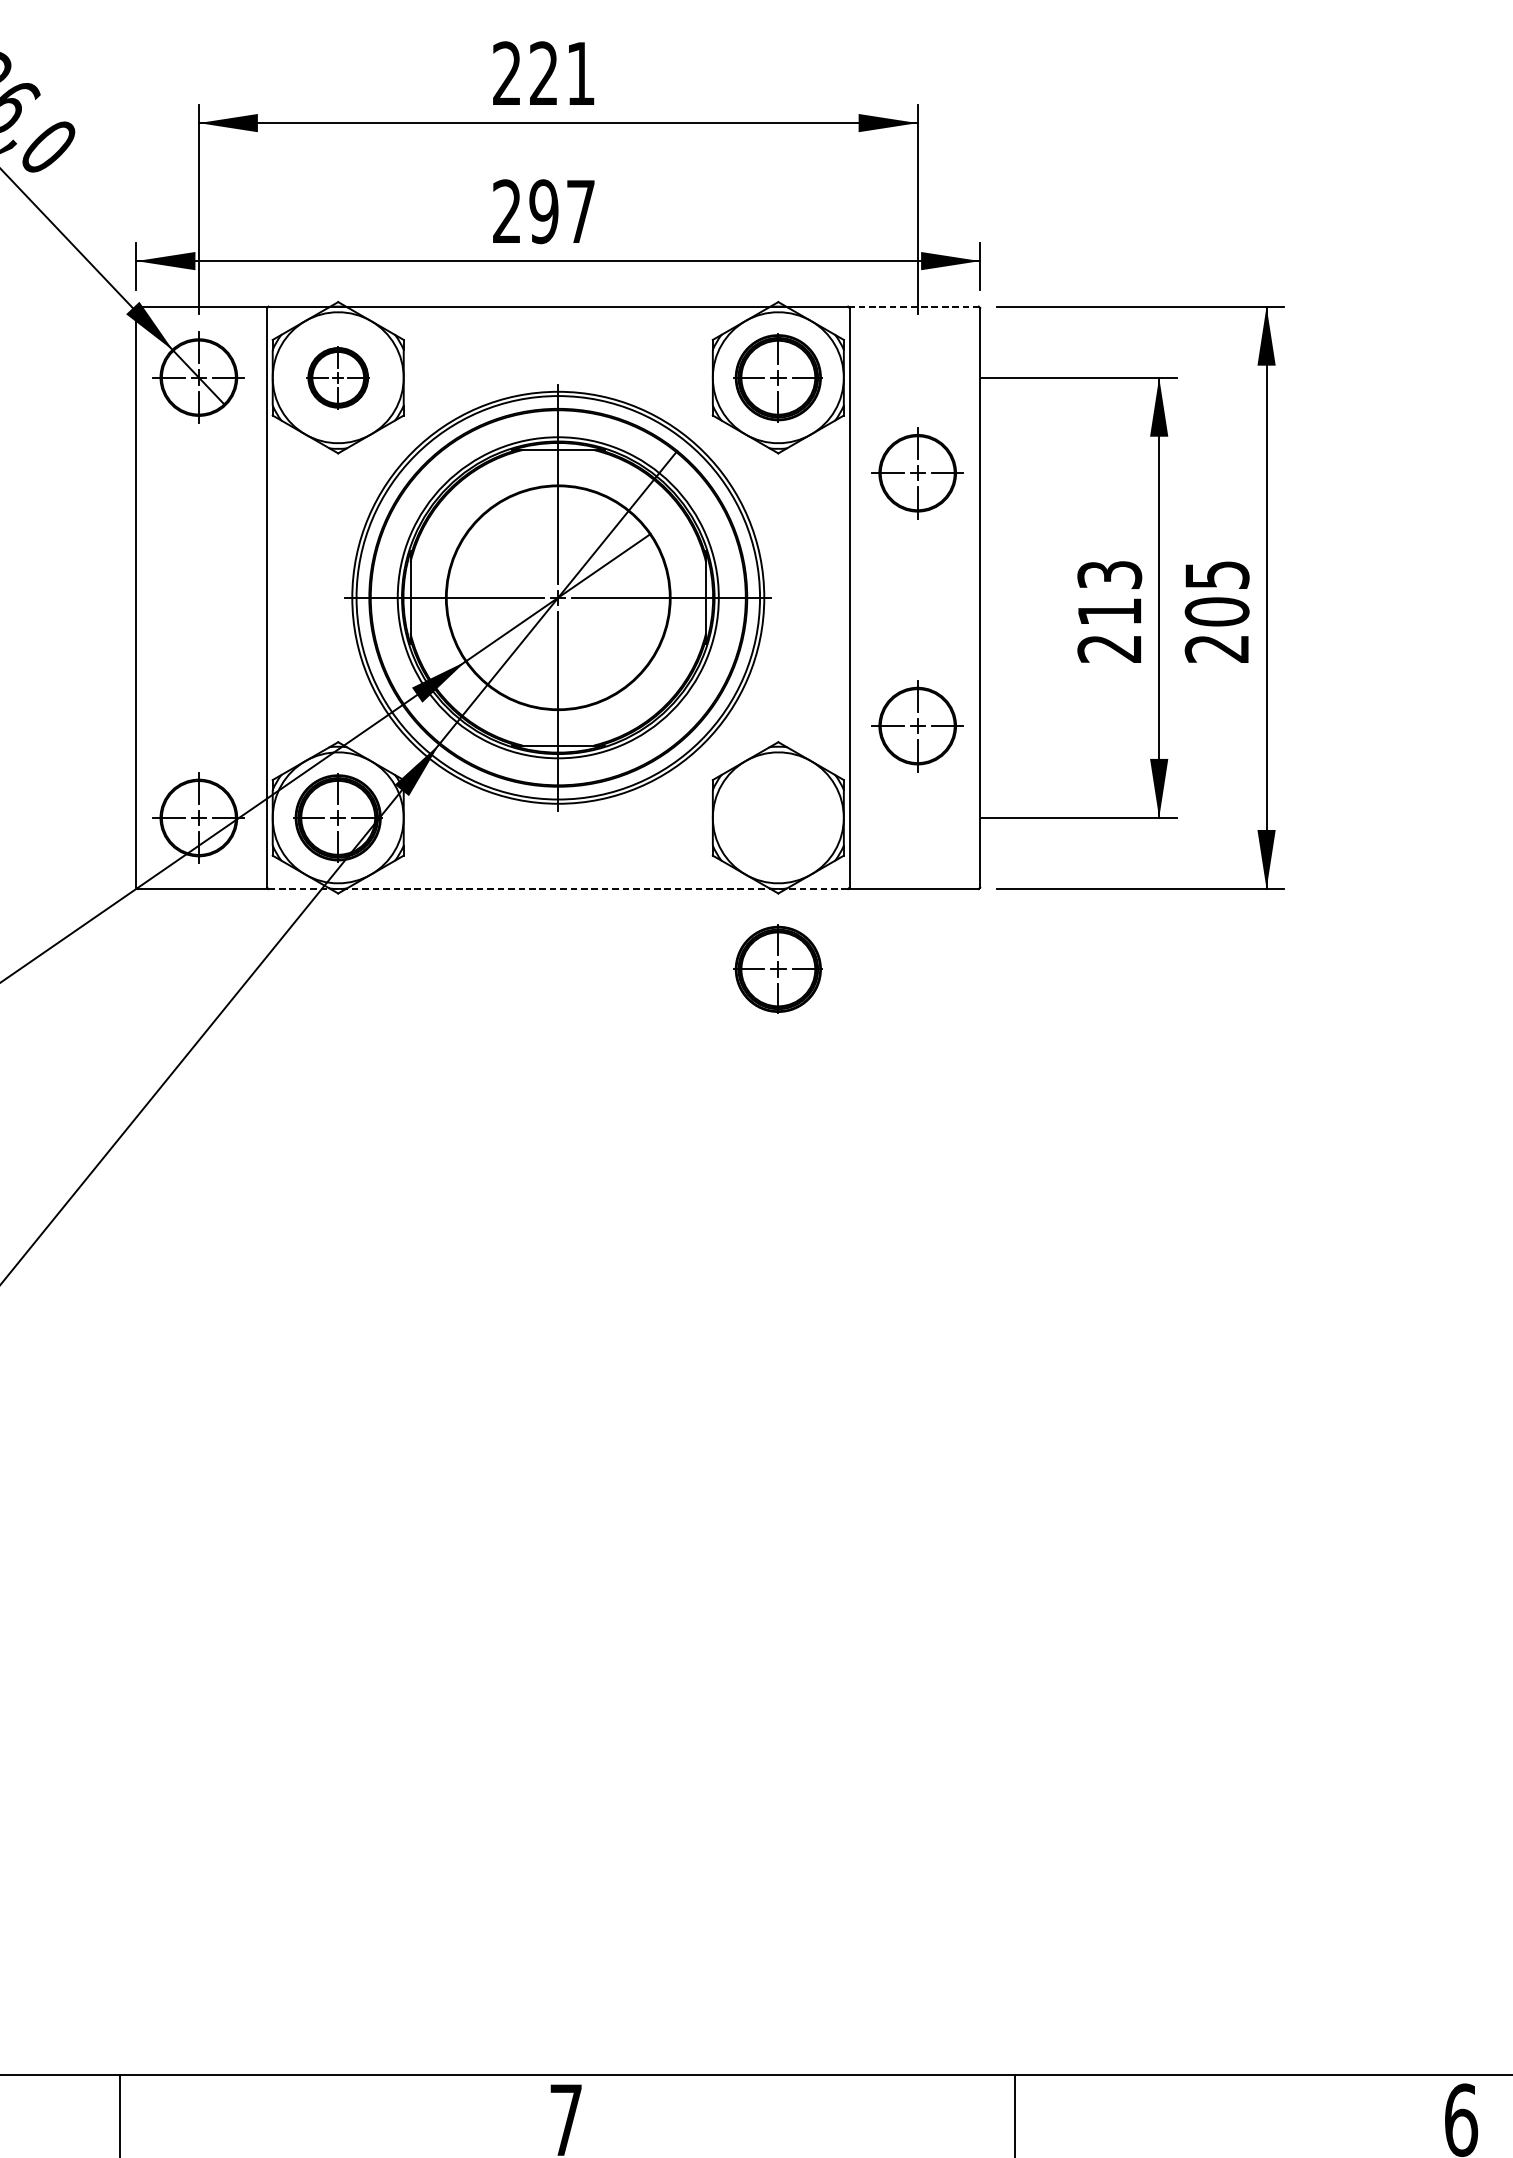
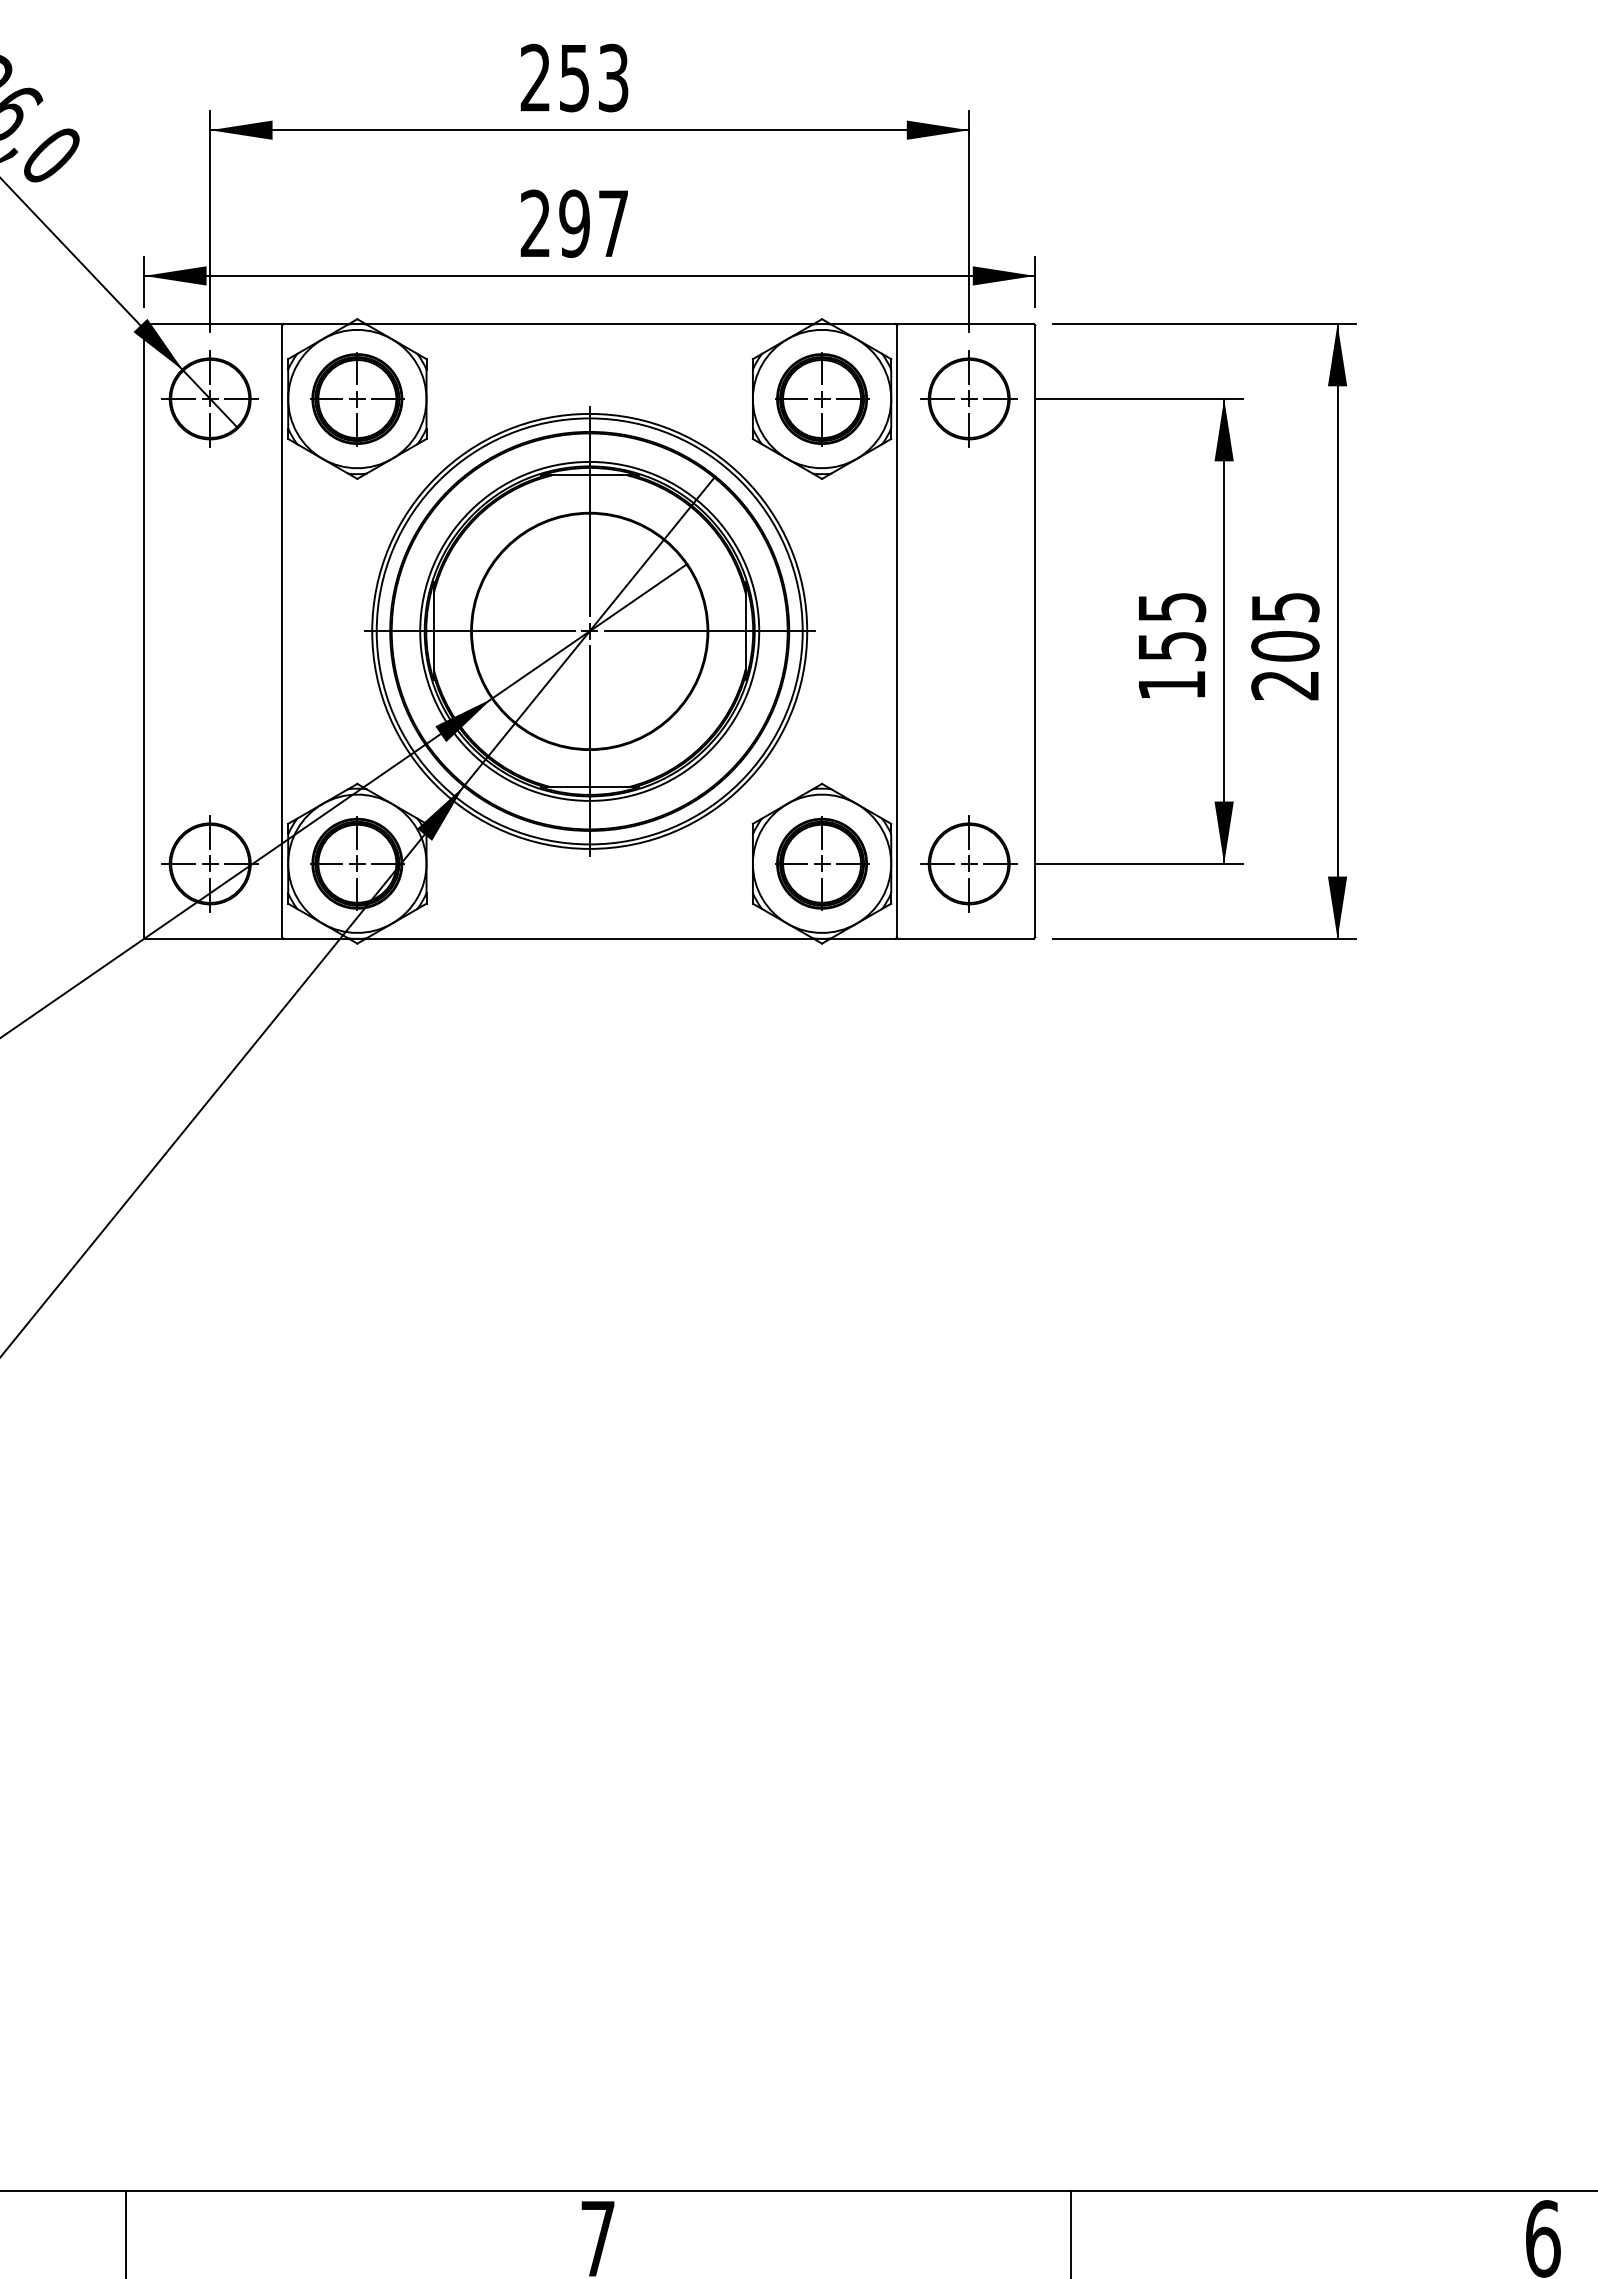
text: (561, 73) -> (593, 77), 221 -> 253
line: (913, 306) -> (964, 323), dashed -> solid
part: (338, 378) -> (357, 399), size x1.43
part: (917, 472) -> (968, 398), moved
text: (1109, 612) -> (1171, 646), 213 -> 155
part: (917, 725) -> (968, 863), moved
line: (558, 888) -> (589, 938), dashed -> solid
part: (778, 969) -> (822, 863), moved

